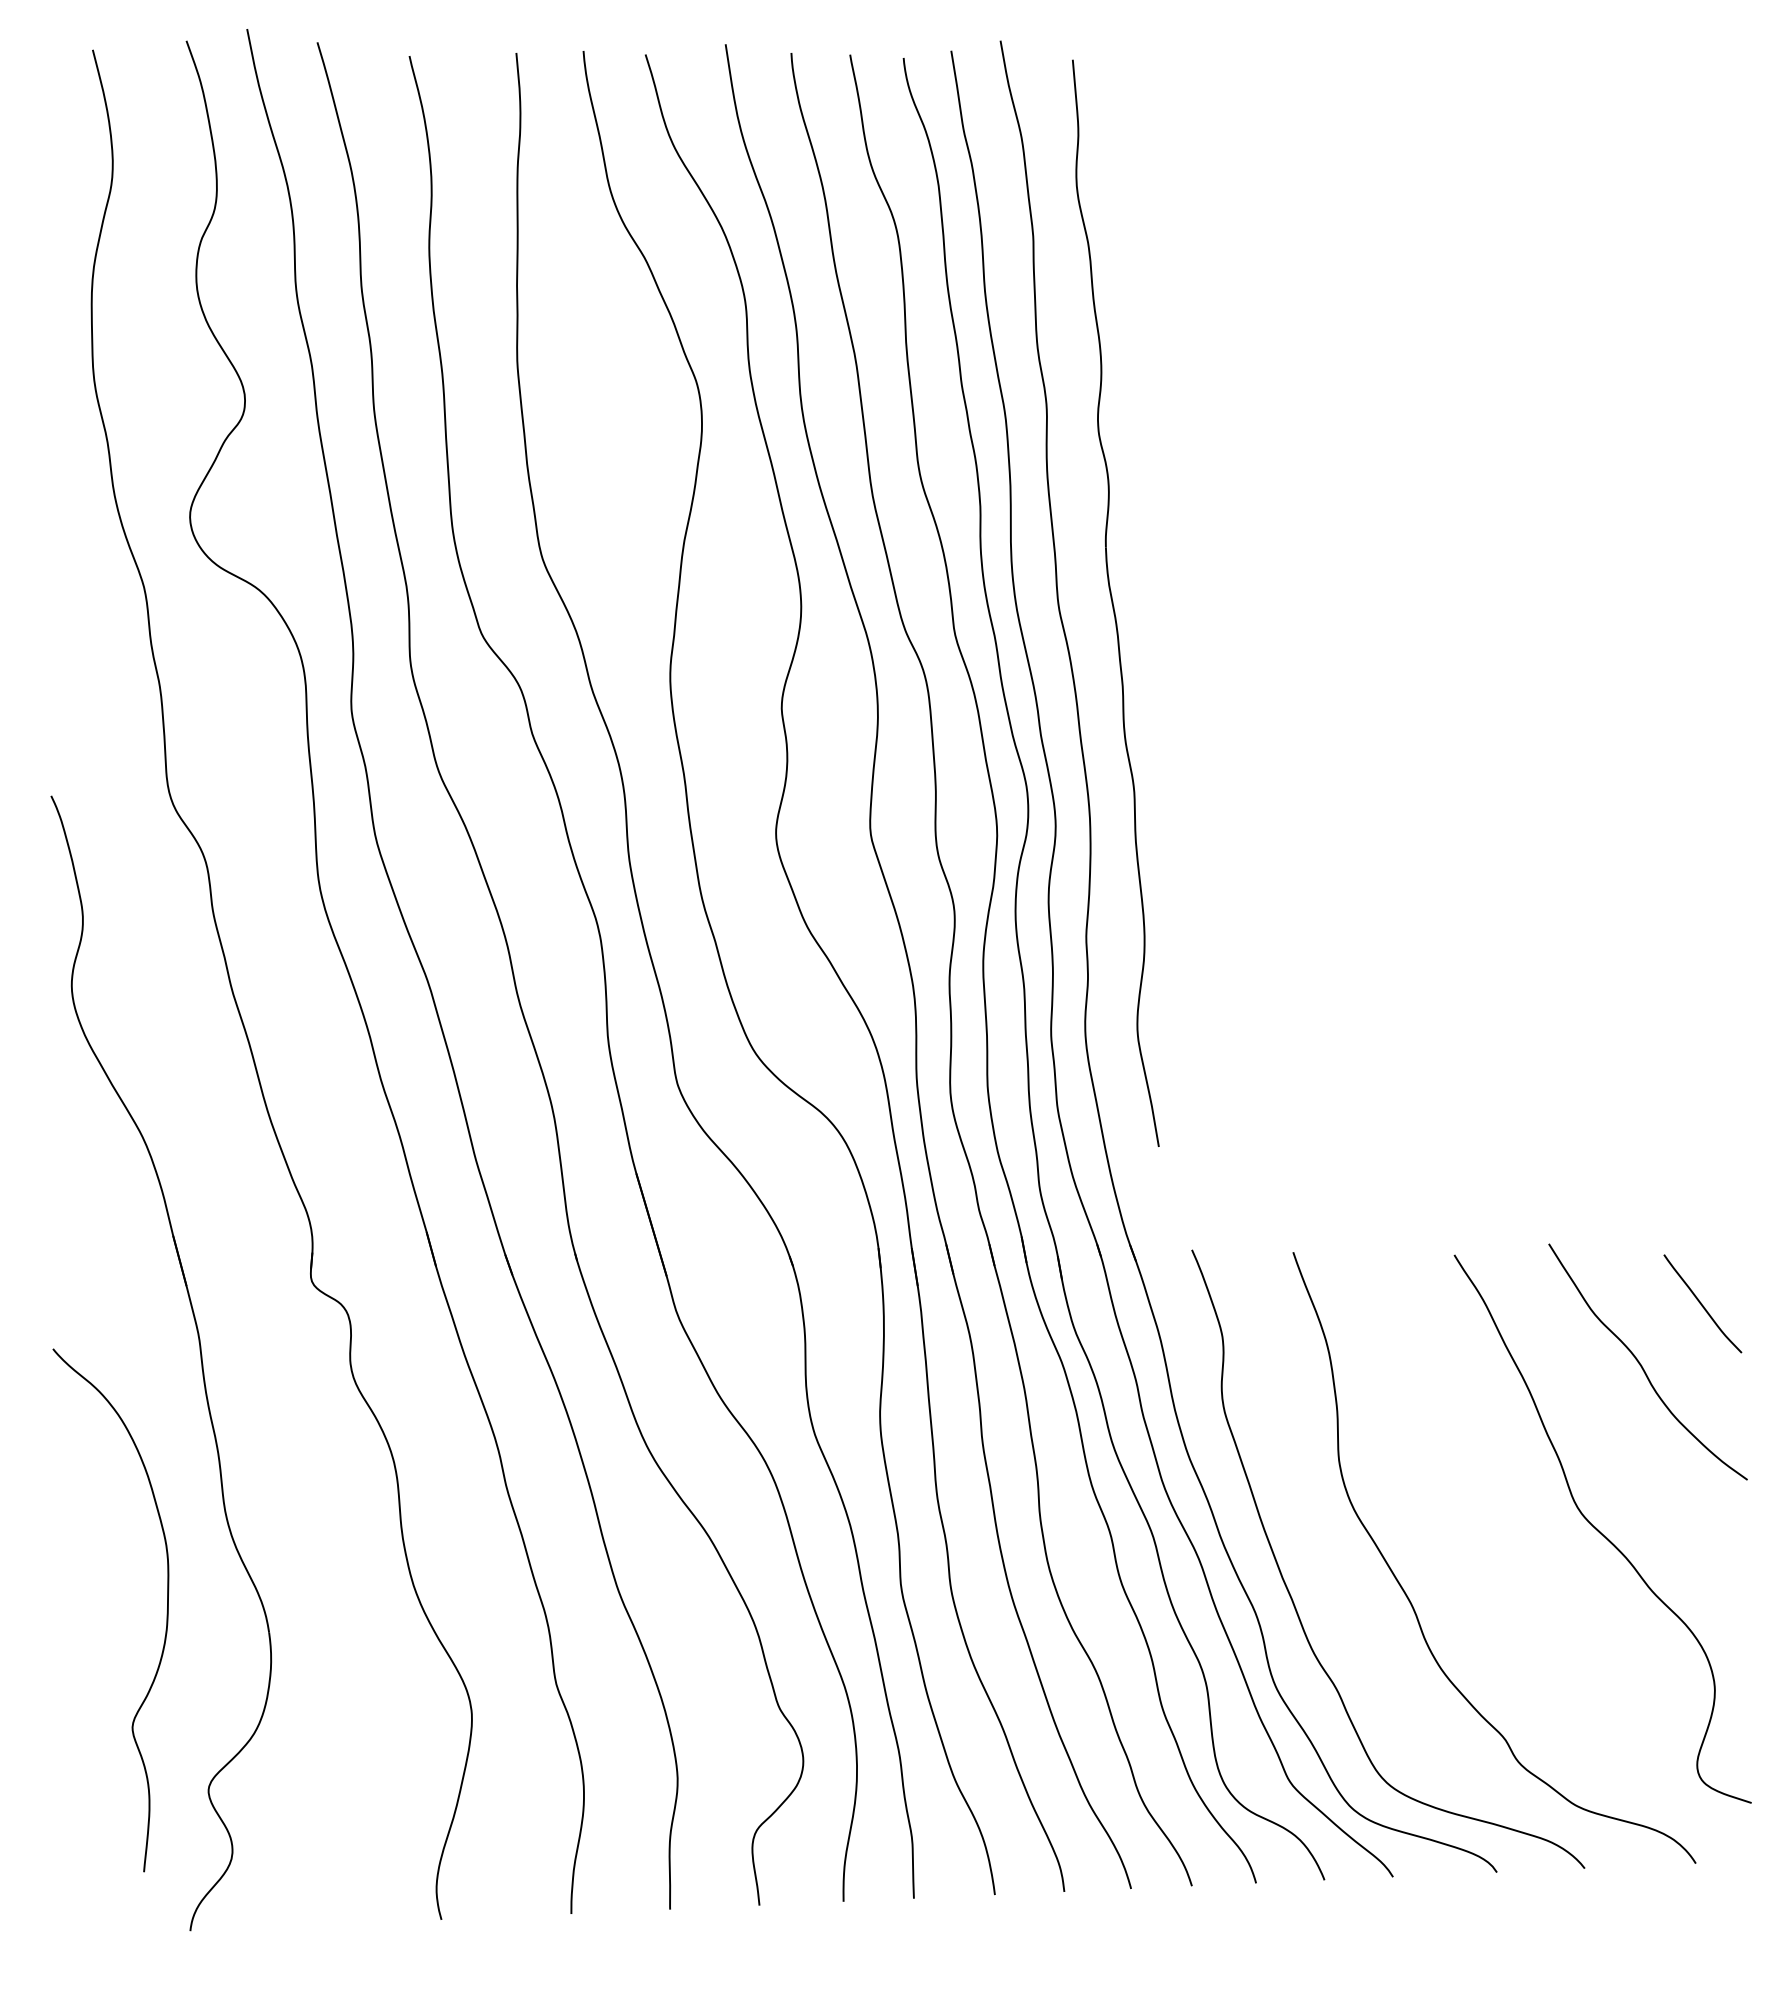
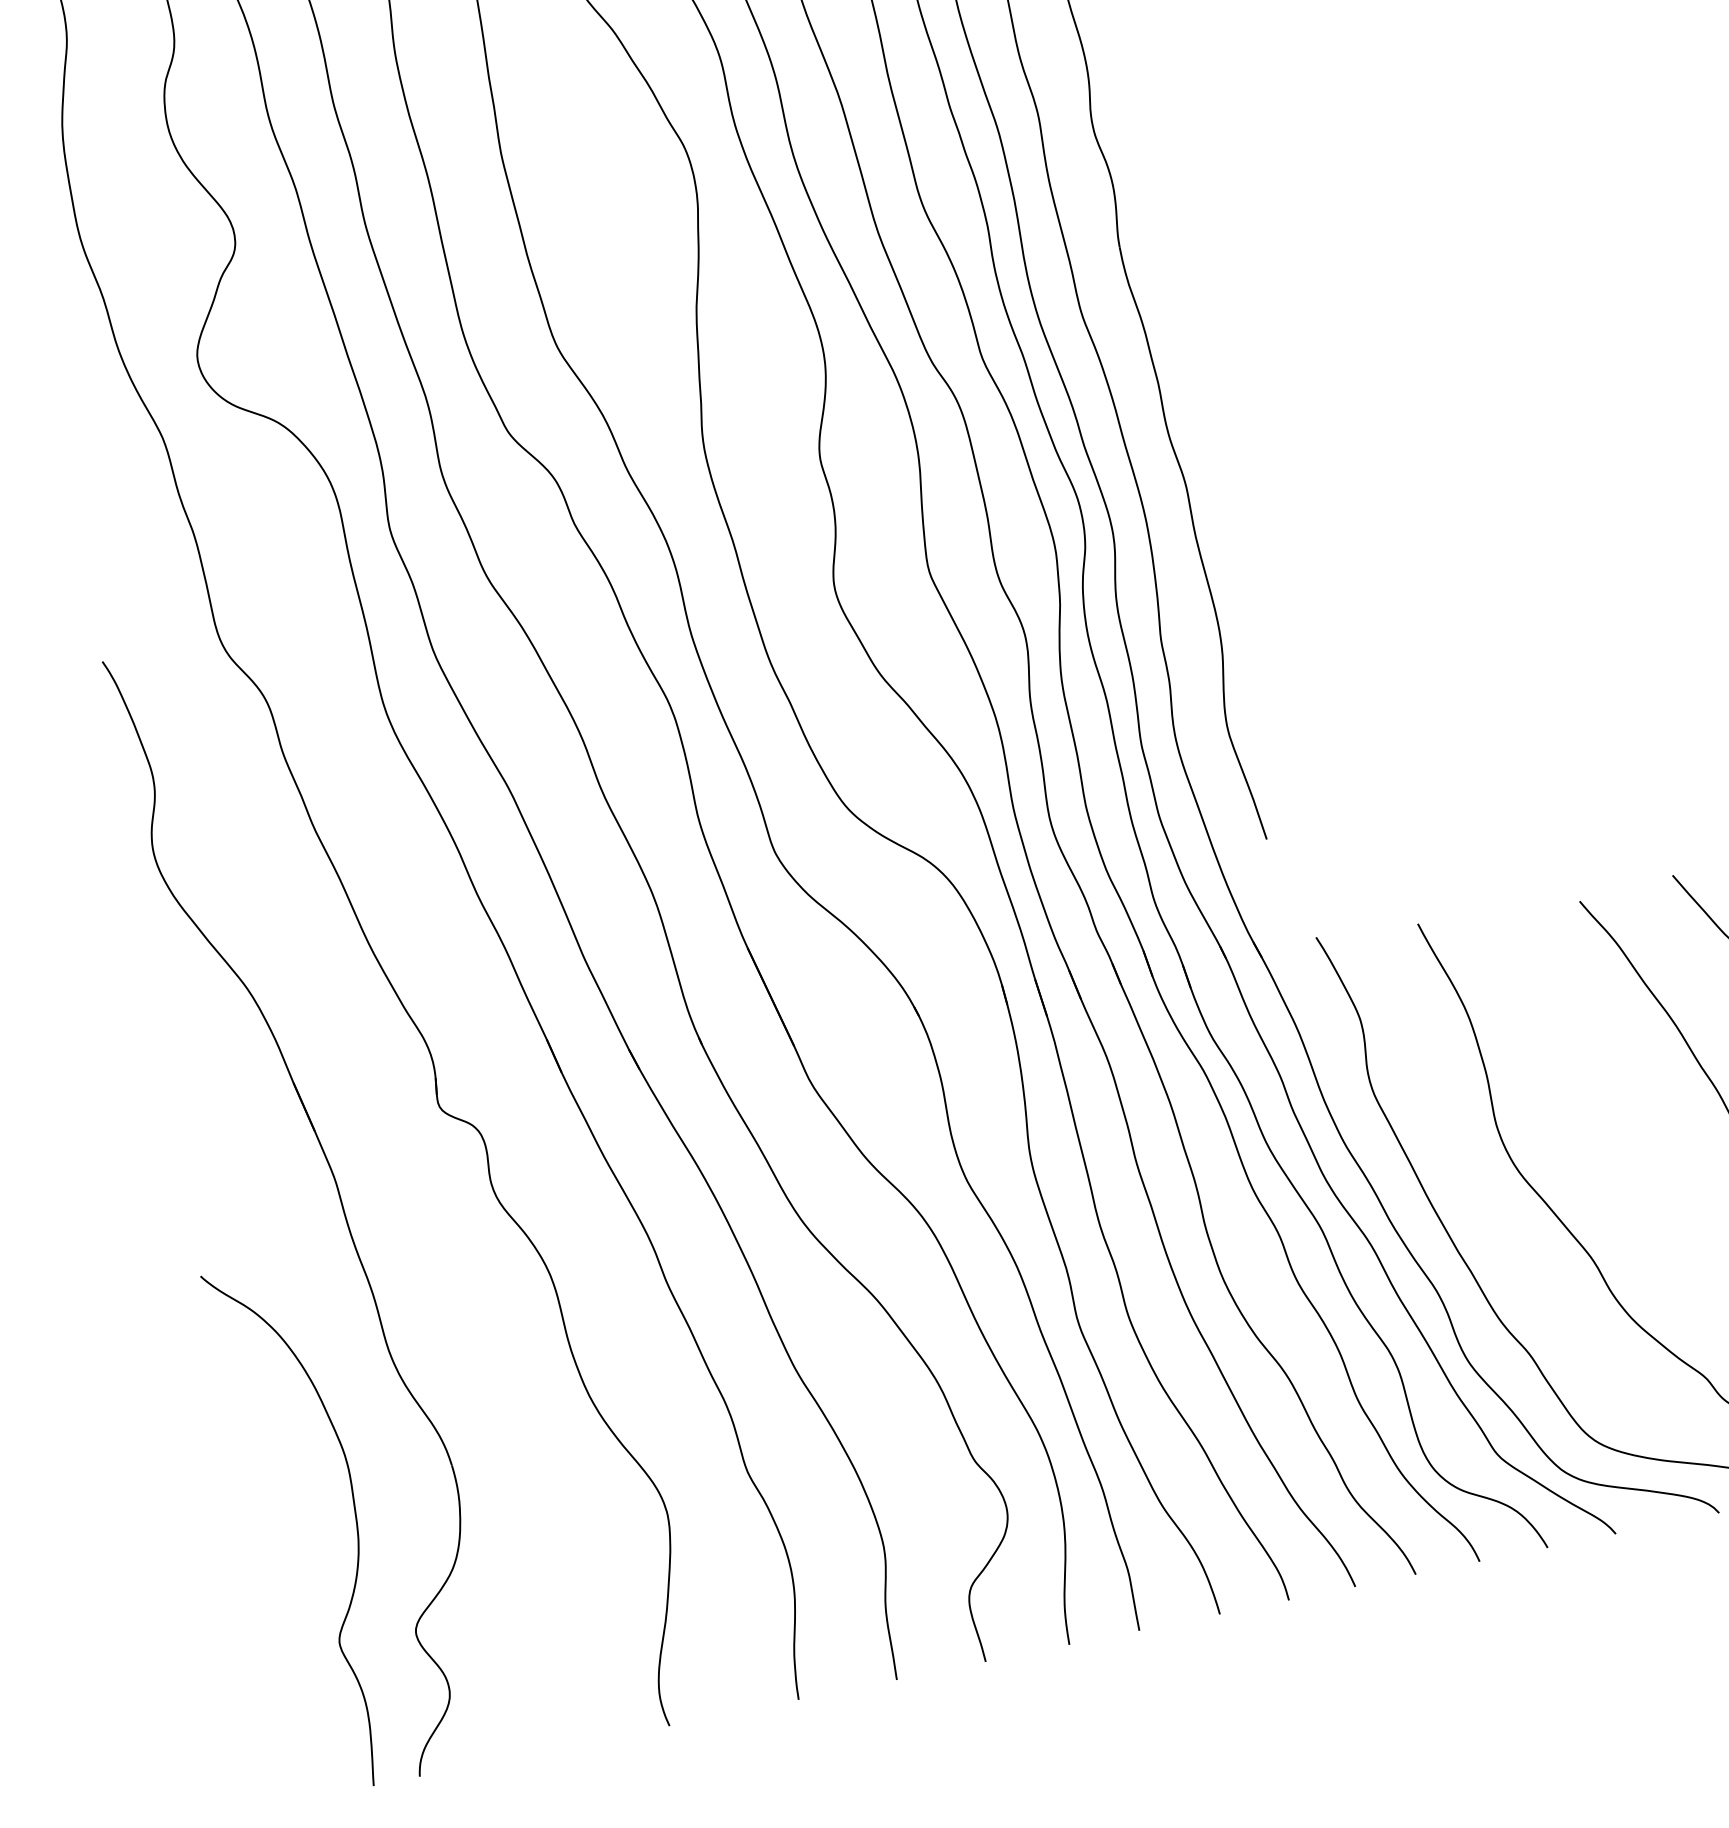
curve: (166, 1612) -> (355, 1522), moved

